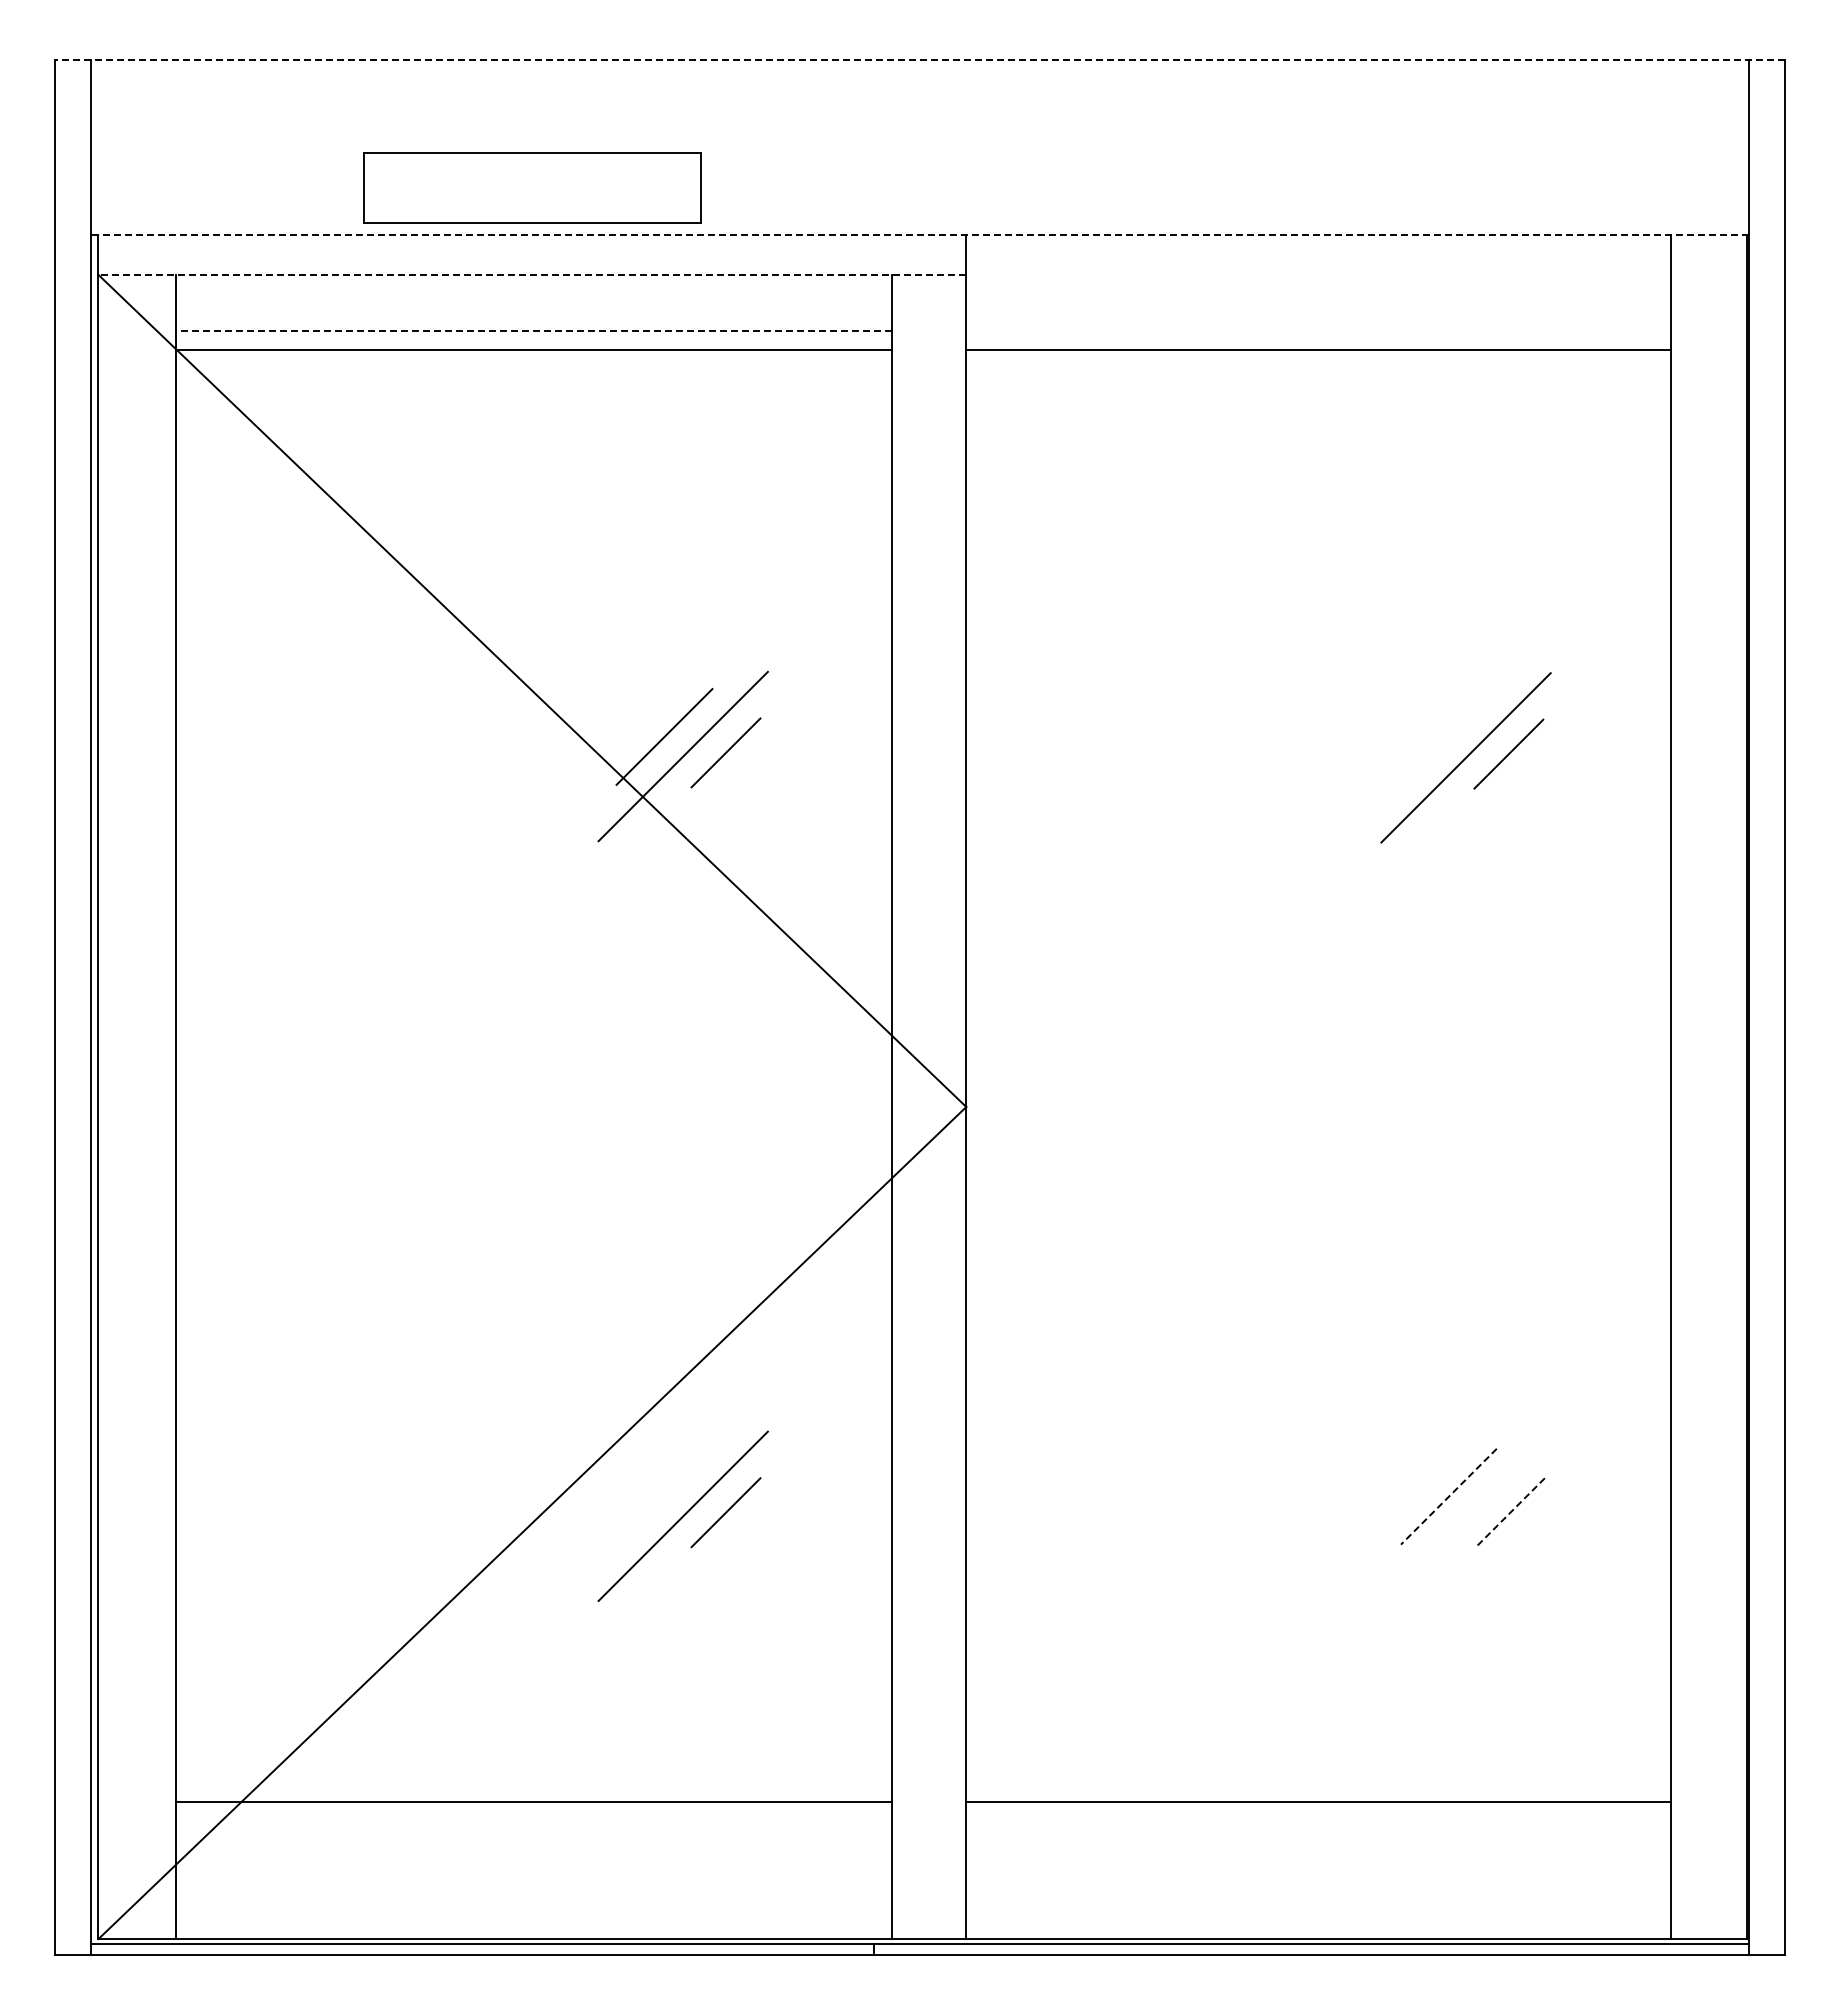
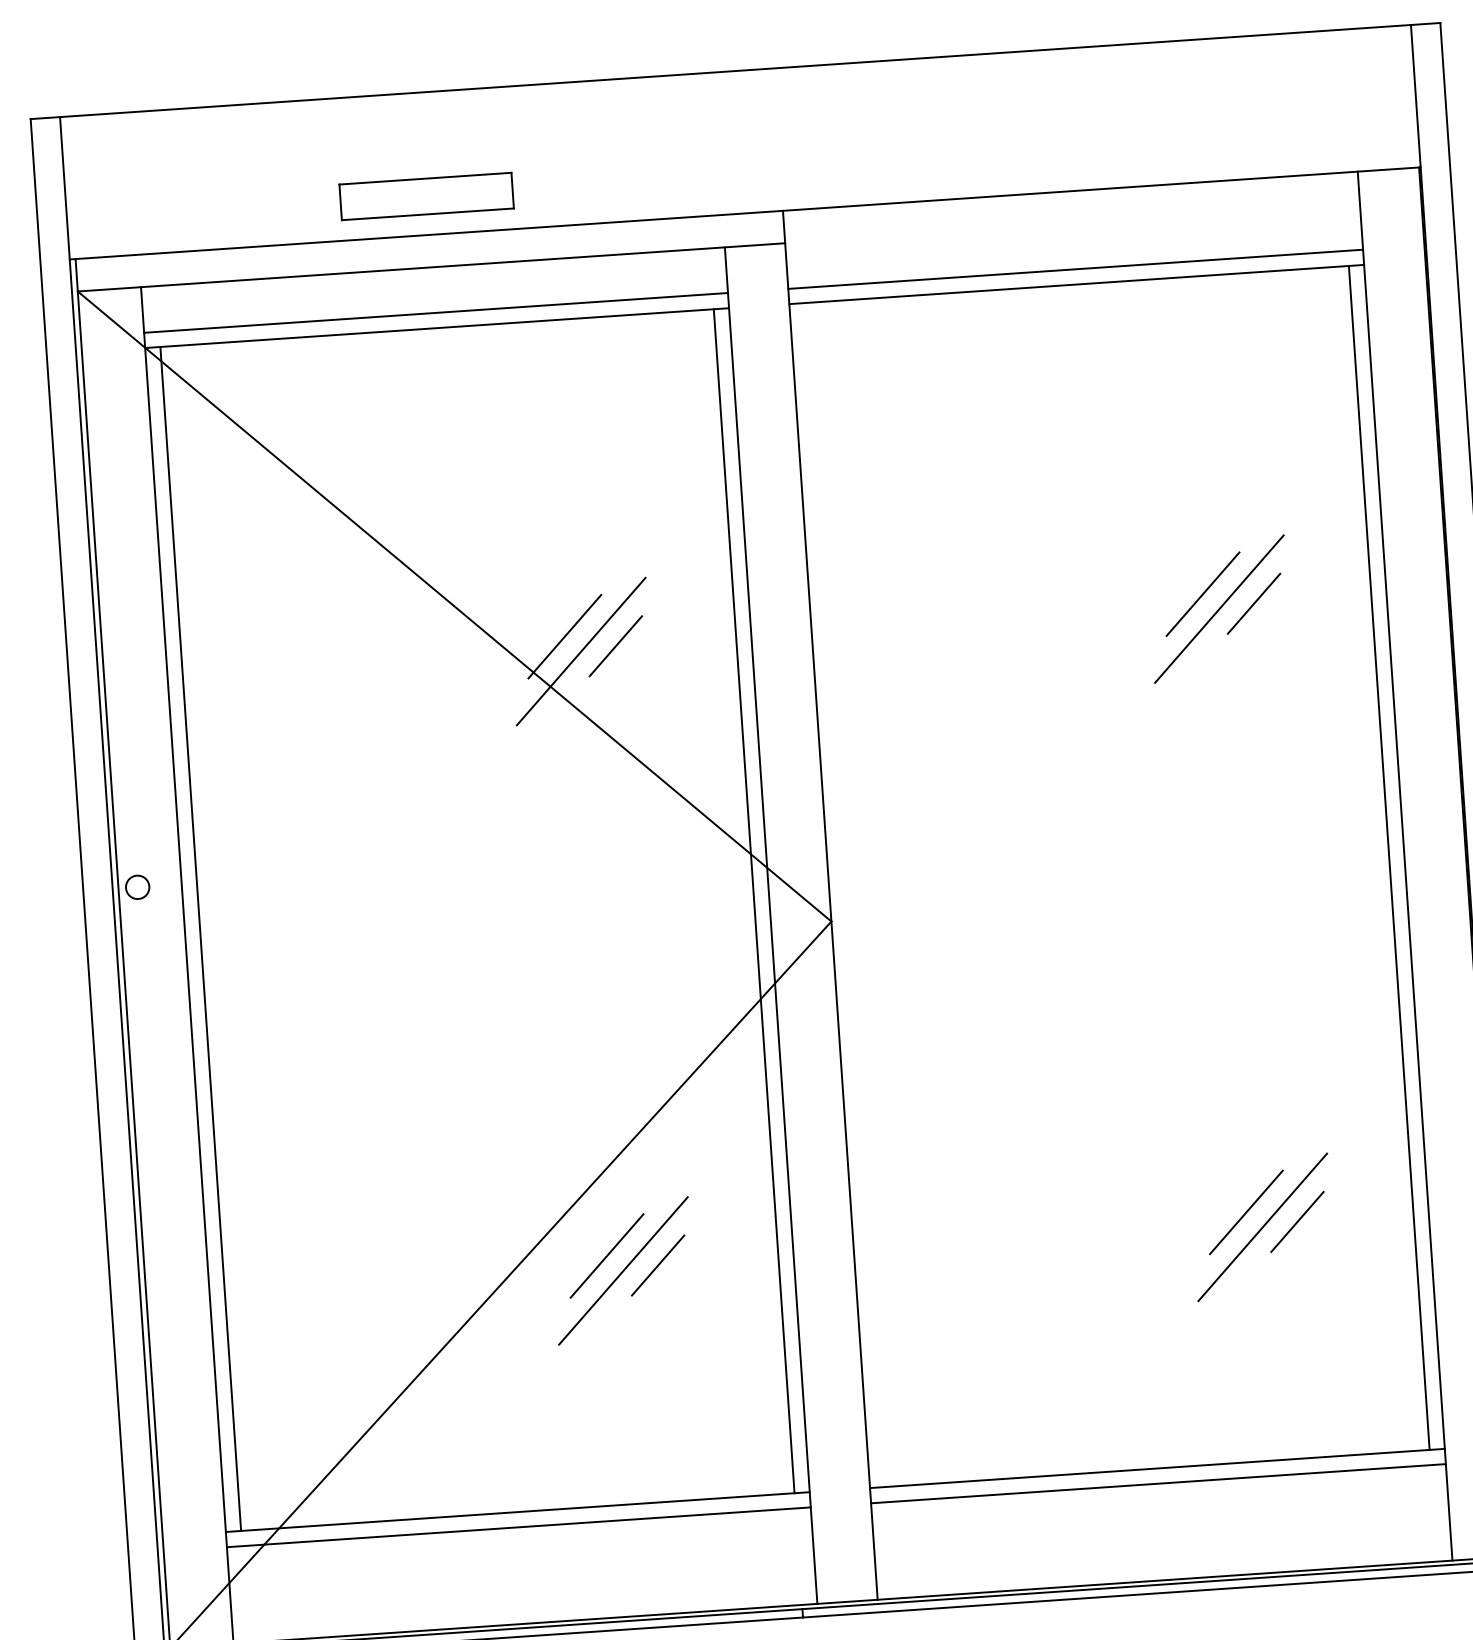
line: (920, 60) -> (735, 71), dashed -> solid
part: (532, 187) -> (426, 196), size x0.62
line: (920, 235) -> (745, 213), dashed -> solid
line: (532, 274) -> (431, 267), dashed -> solid
line: (533, 330) -> (435, 312), dashed -> solid
line: (1318, 330) -> (1075, 269), added
line: (1447, 738) -> (1203, 594), added
circle: (121, 1007) -> (137, 887), added
line: (194, 1075) -> (200, 938), added
line: (873, 1075) -> (754, 901), added
line: (1652, 1075) -> (1388, 857), added
line: (664, 1496) -> (607, 1255), added
line: (1448, 1496) -> (1246, 1212), dashed -> solid
line: (1510, 1512) -> (1297, 1221), dashed -> solid
line: (1467, 1516) -> (1262, 1227), added
line: (534, 1820) -> (519, 1527), added
line: (1318, 1820) -> (1158, 1483), added

